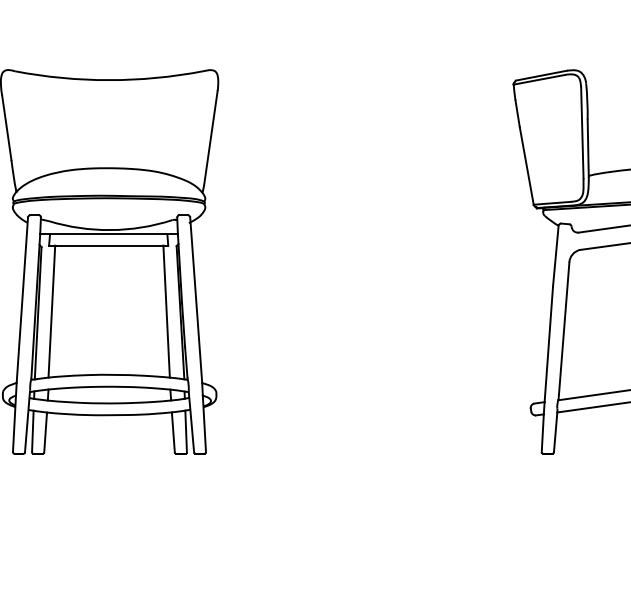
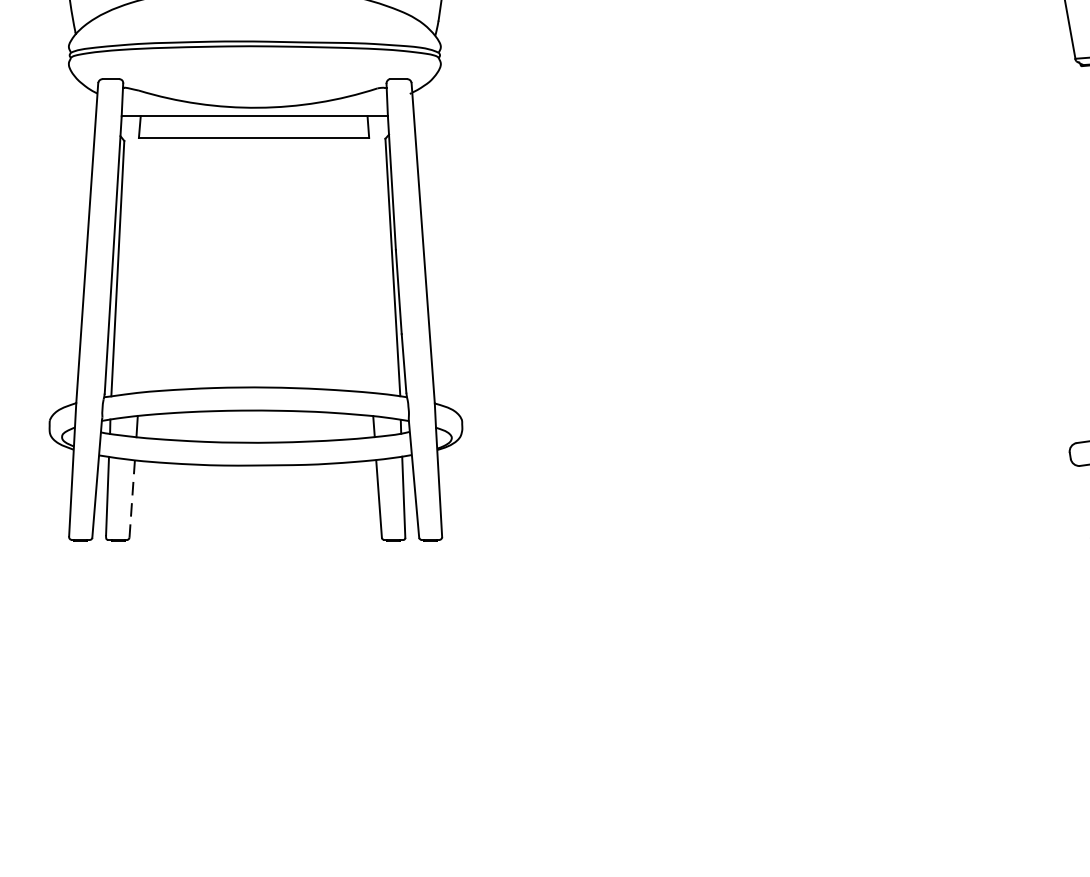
line: (51, 311) -> (143, 265), removed
line: (166, 311) -> (365, 265), removed
line: (45, 432) -> (131, 498), solid -> dashed

